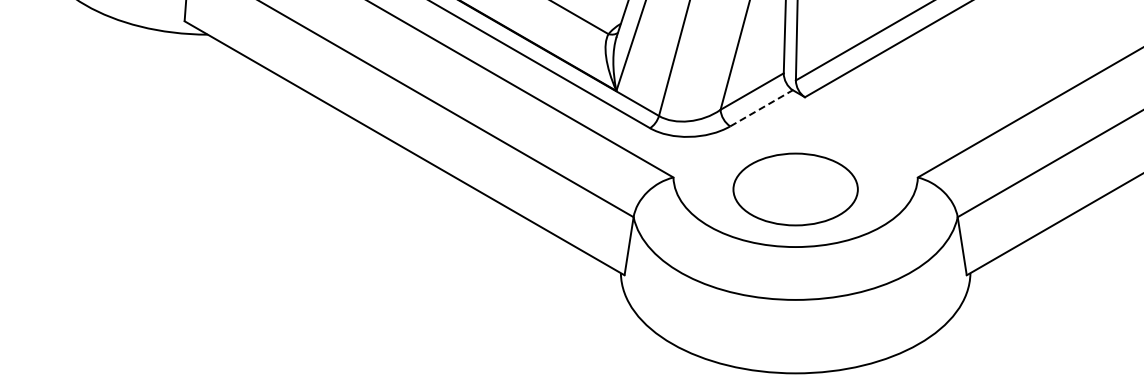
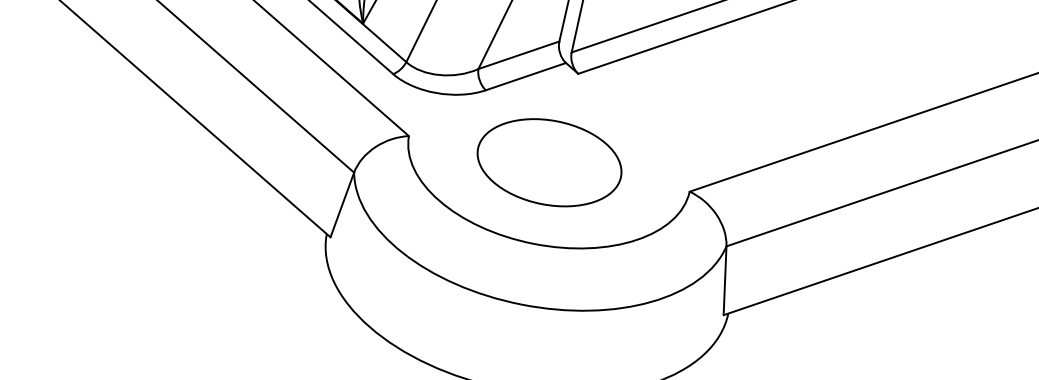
line: (762, 108) -> (526, 77), dashed -> solid
part: (795, 189) -> (549, 162), moved

